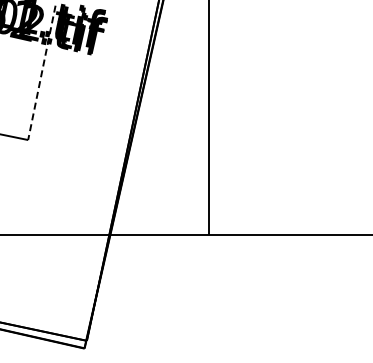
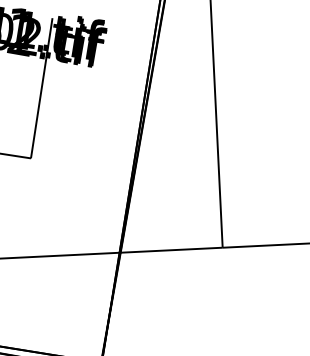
line: (41, 72) -> (41, 87), dashed -> solid

